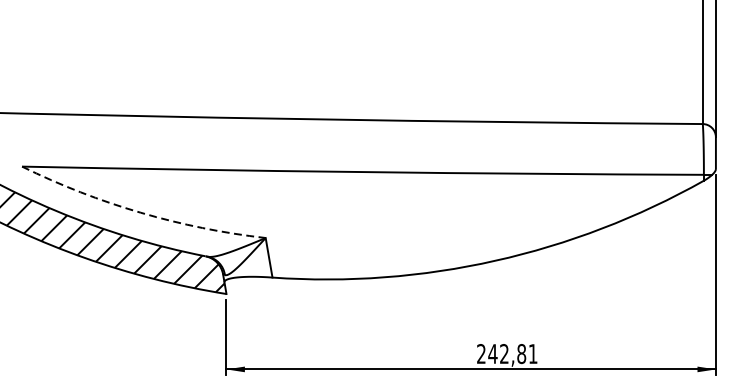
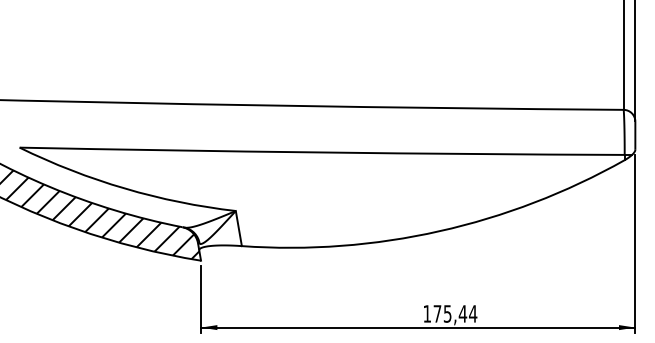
arc: (141, 212) -> (125, 188), dashed -> solid
text: (507, 353) -> (450, 313), 242,81 -> 175,44

